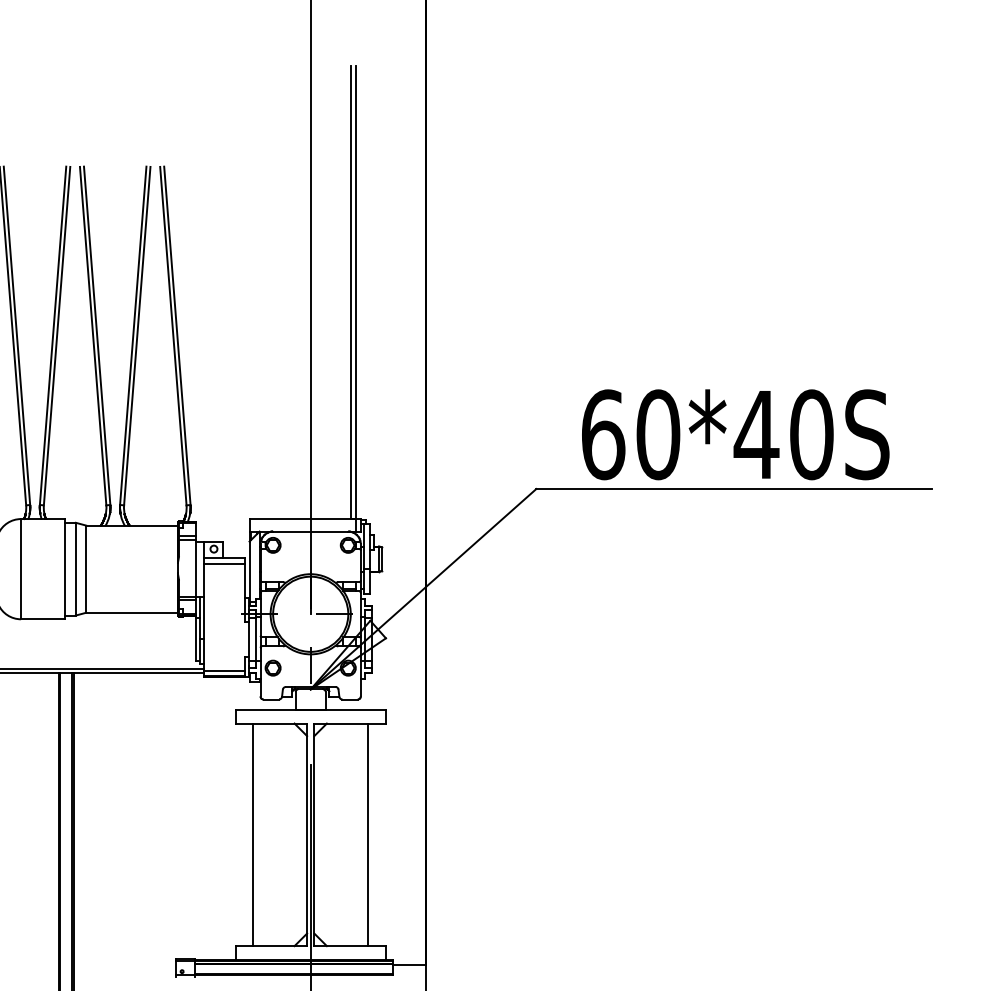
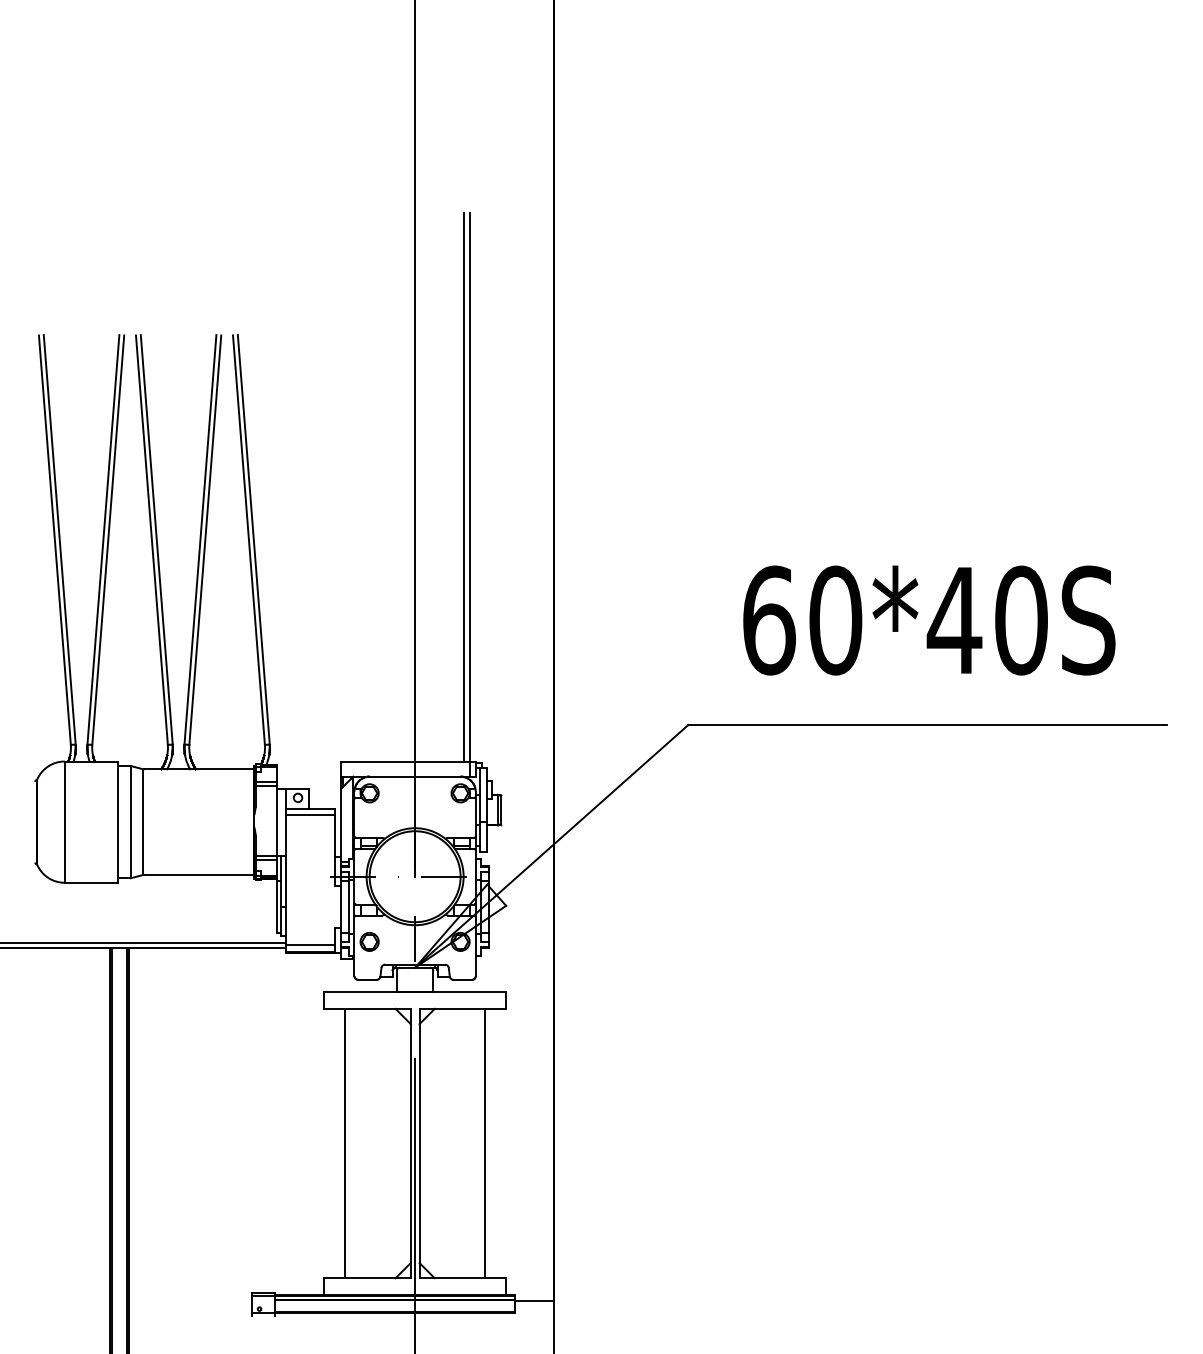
text: (735, 434) -> (929, 620), moved

